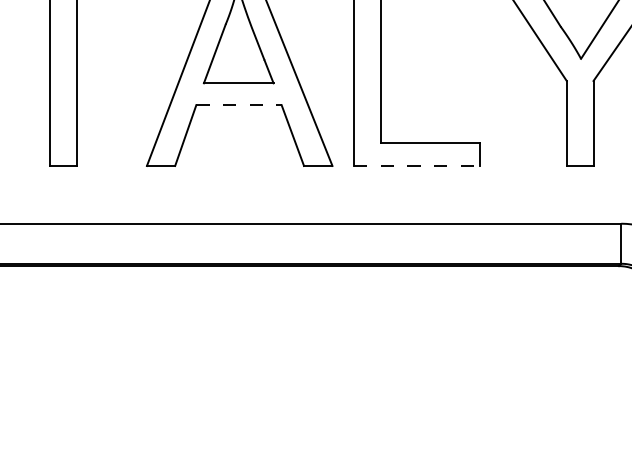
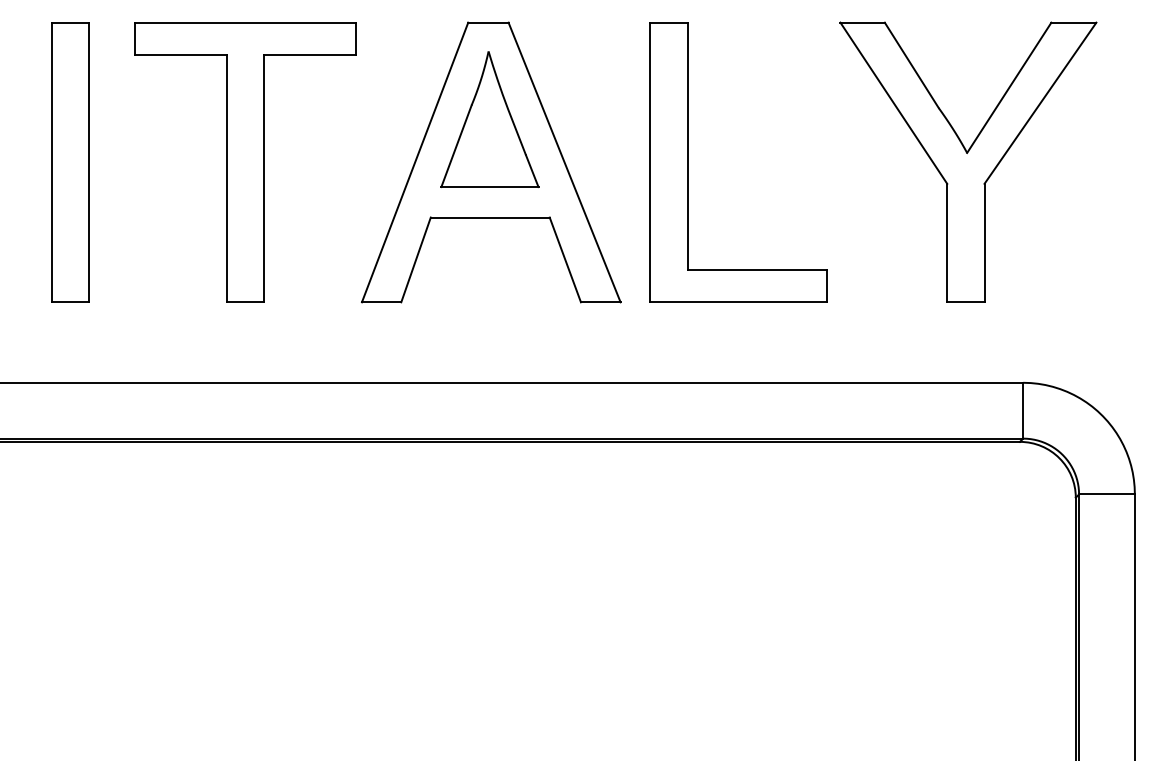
line: (239, 105) -> (490, 217), dashed -> solid
line: (417, 166) -> (739, 302), dashed -> solid

